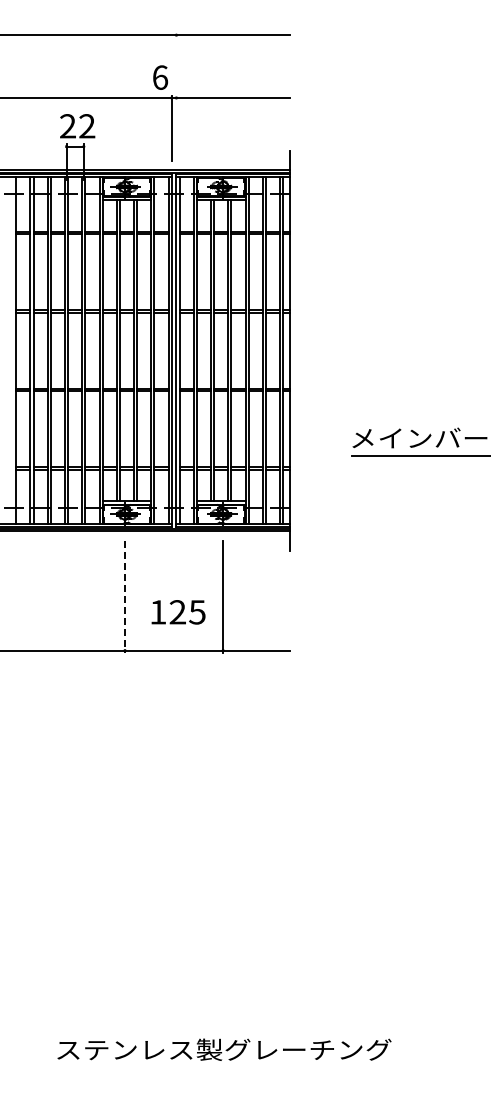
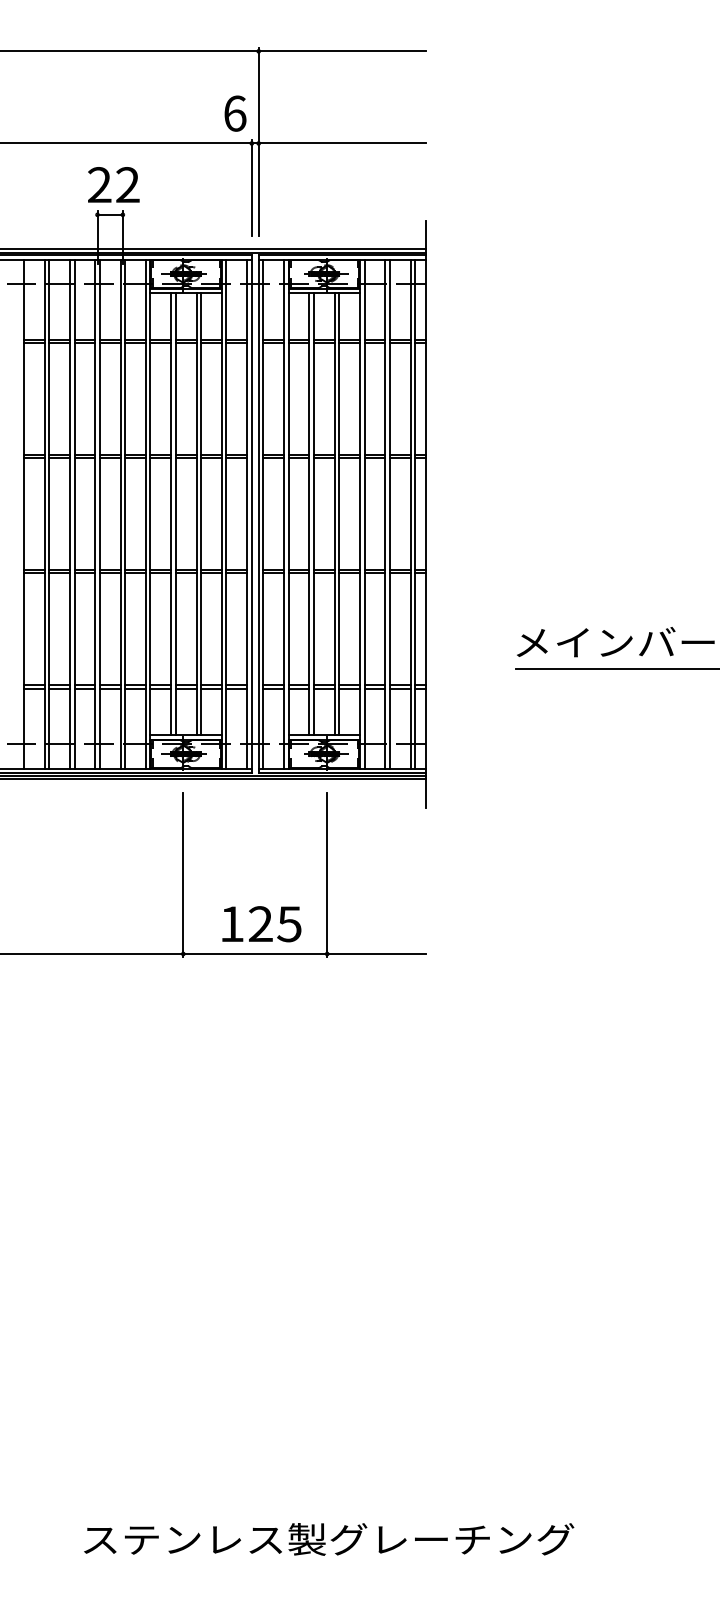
line: (176, 96) -> (258, 141), added
line: (125, 597) -> (184, 876), dashed -> solid
text: (178, 612) -> (261, 924), moved

